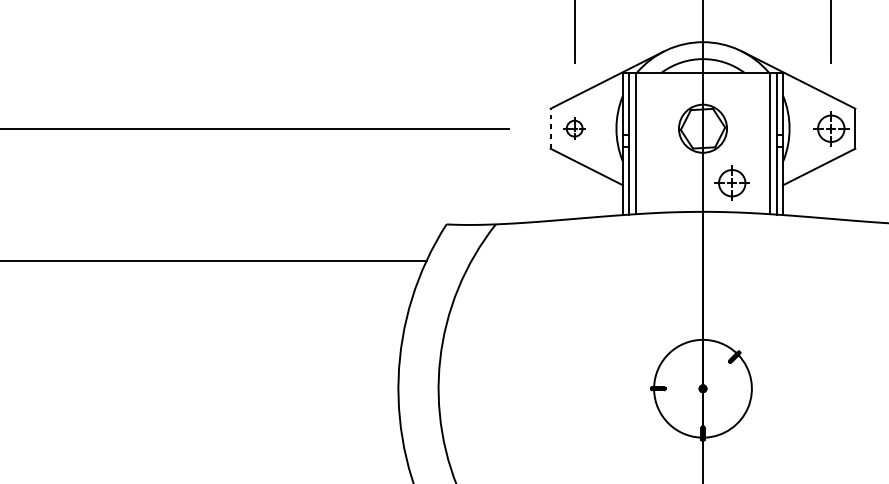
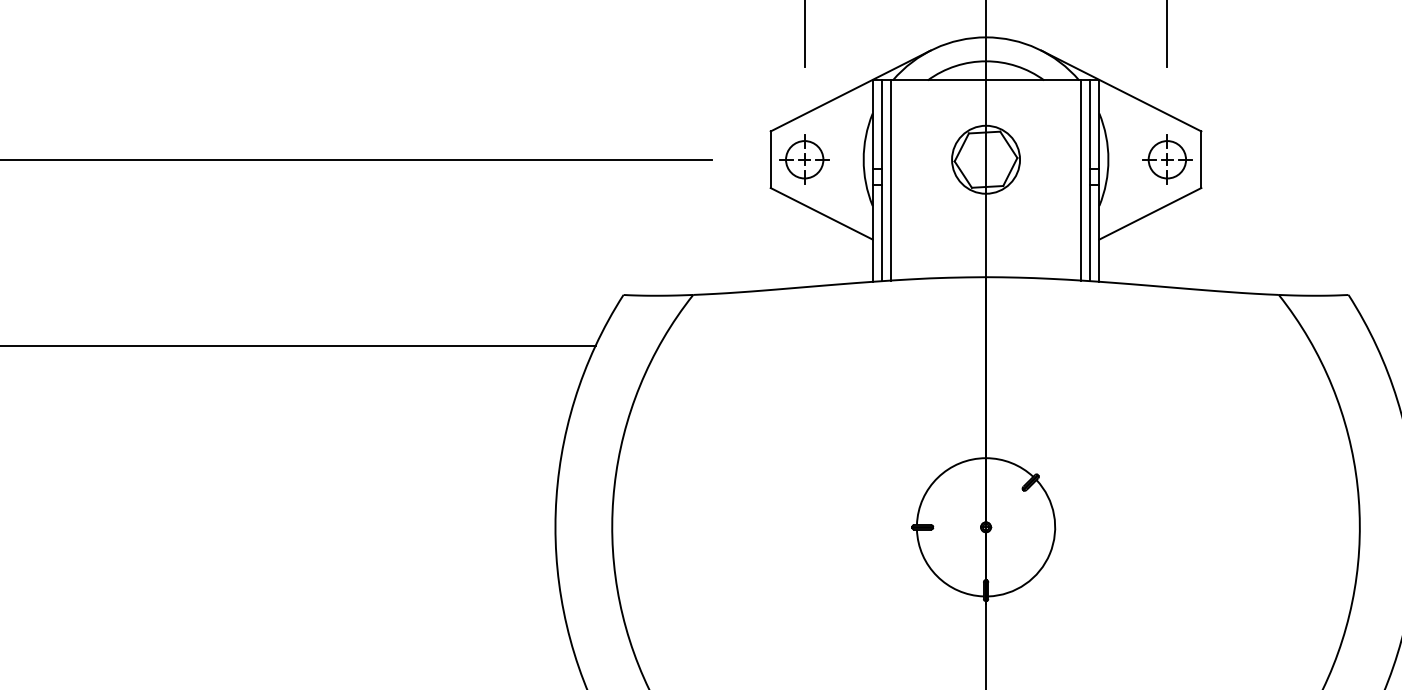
line: (550, 128) -> (770, 159), dashed -> solid
part: (574, 128) -> (804, 159), size x1.67
part: (732, 183) -> (1027, 236), removed

